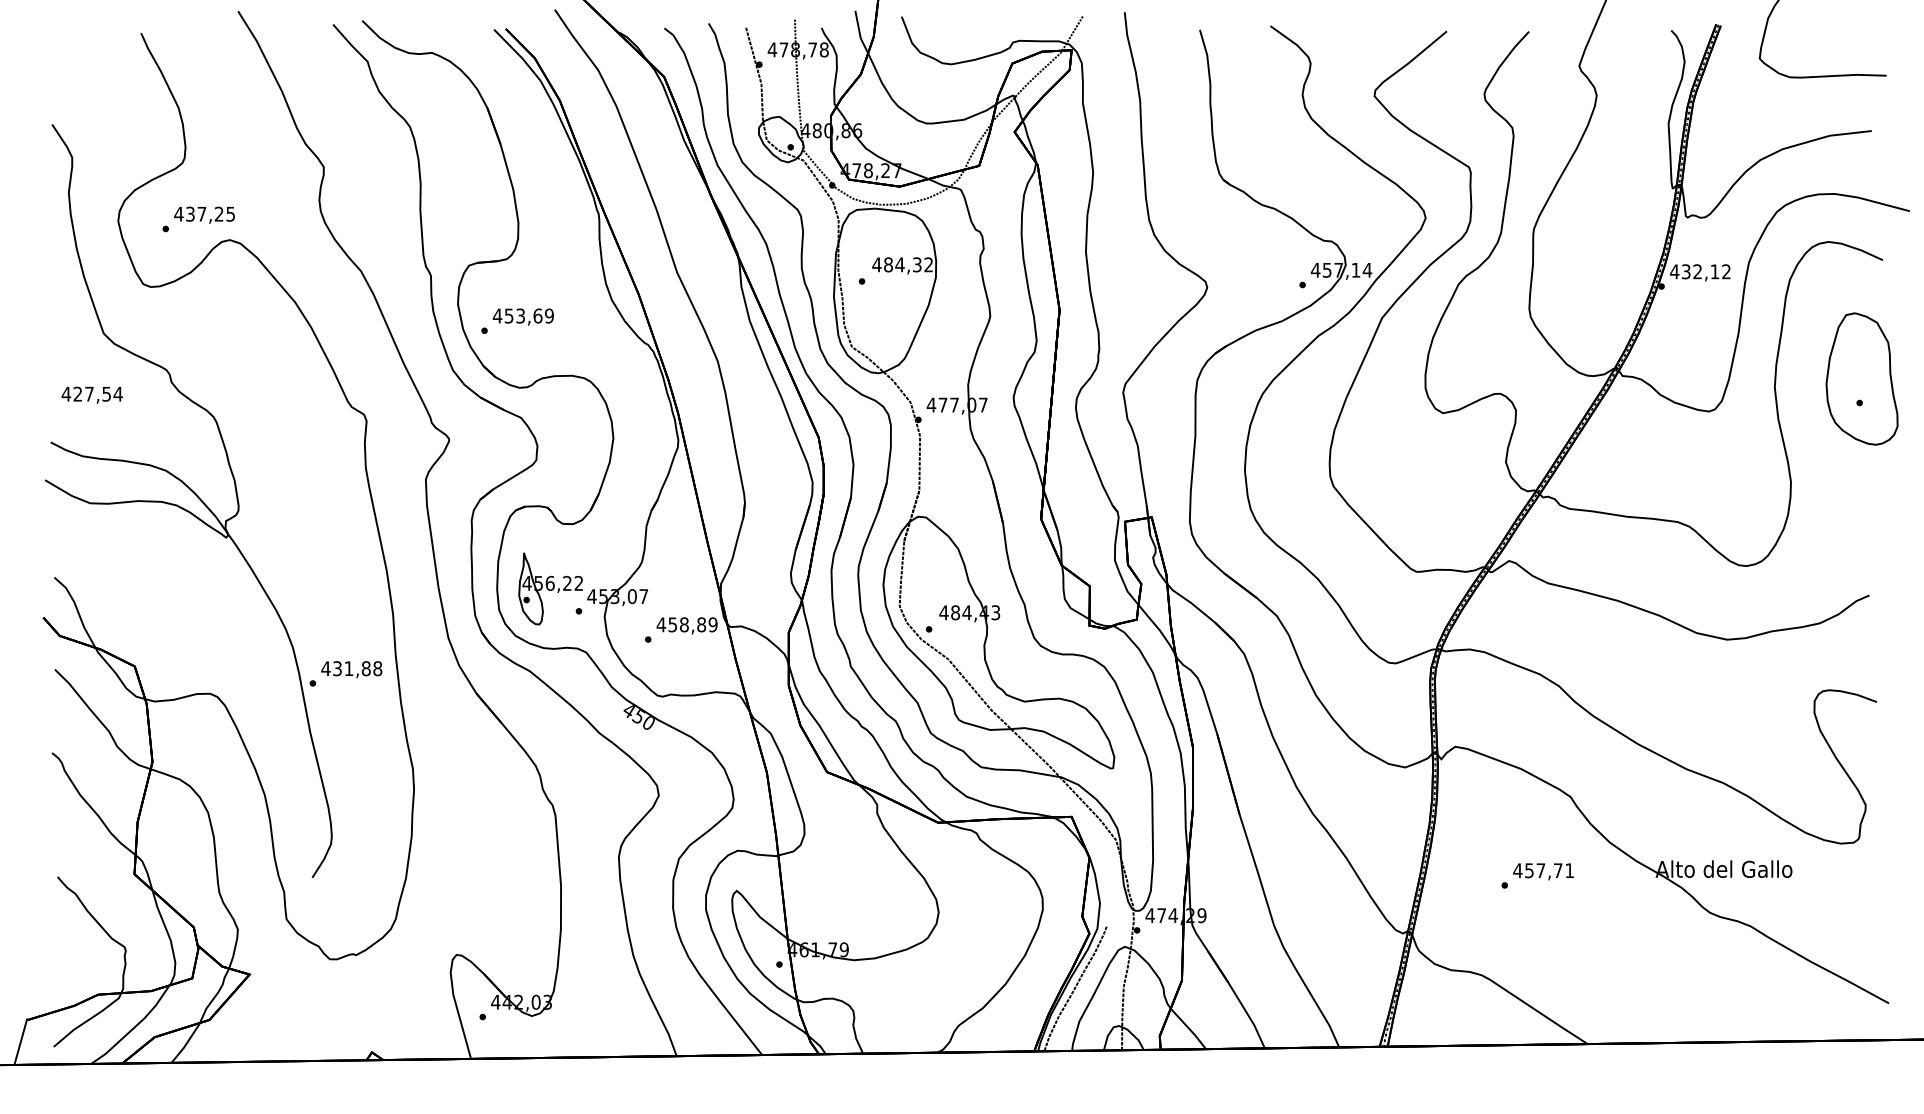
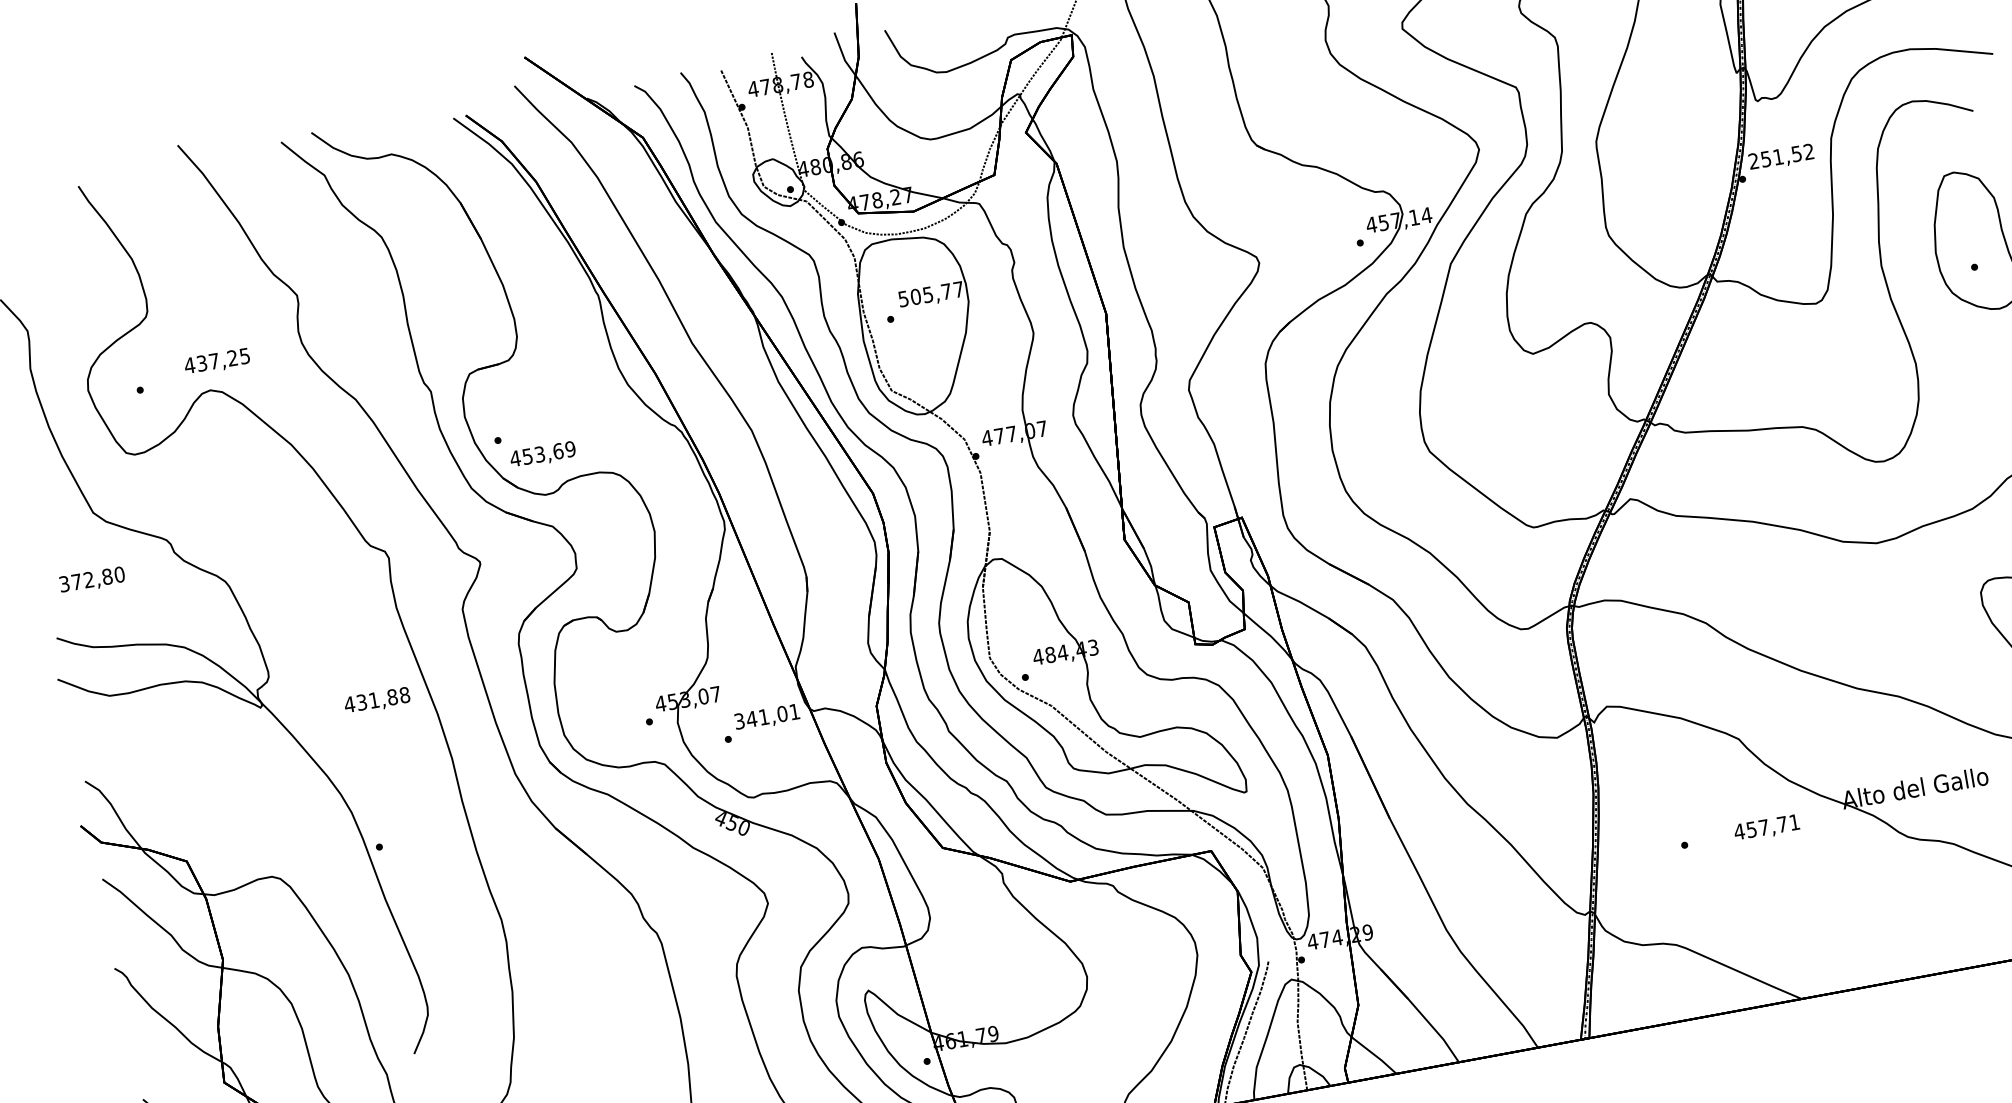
text: (204, 214) -> (217, 361), moved
text: (902, 264) -> (930, 293), 484,32 -> 505,77
text: (1694, 271) -> (1774, 157), 432,12 -> 251,52
text: (522, 316) -> (541, 454), moved
text: (91, 393) -> (91, 578), 427,54 -> 372,80
part: (550, 588) -> (615, 702), removed
text: (686, 624) -> (766, 716), 458,89 -> 341,01
text: (351, 669) -> (376, 700), moved
text: (1543, 871) -> (1766, 827), moved

